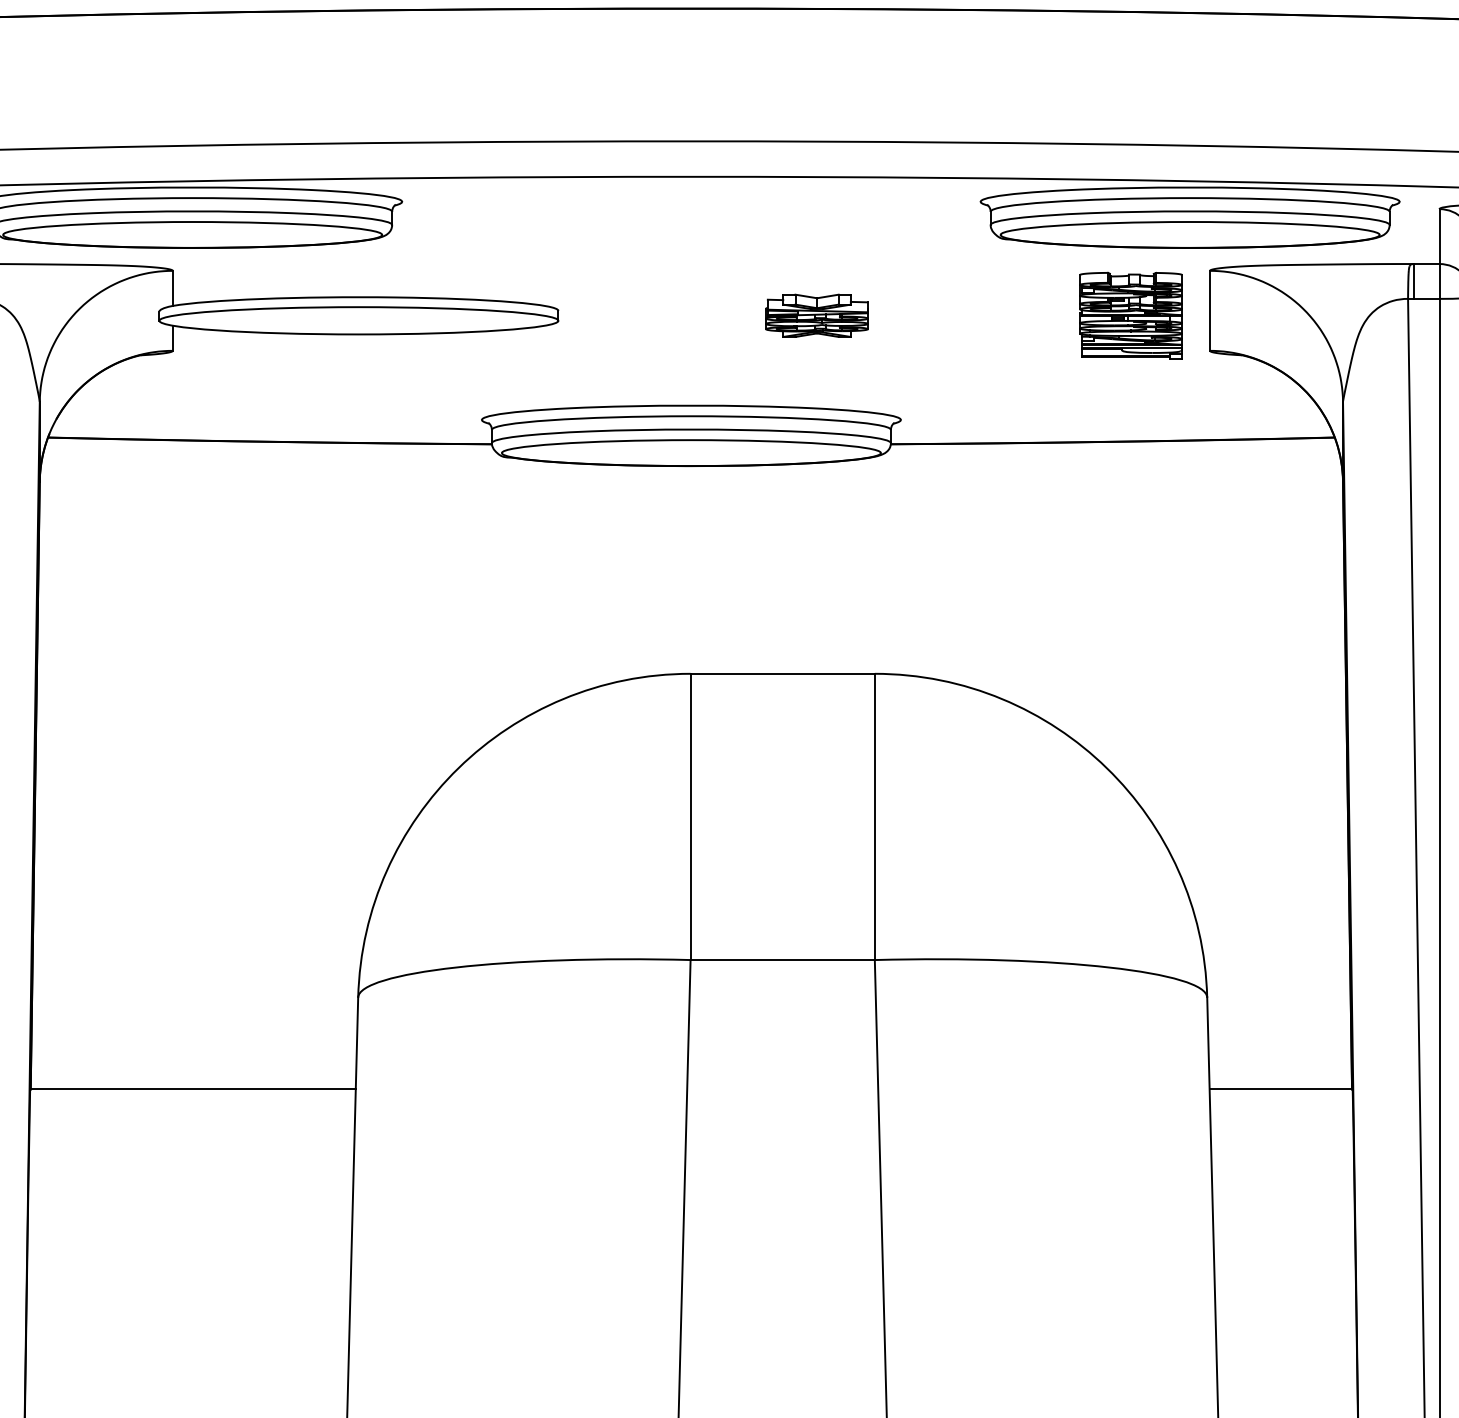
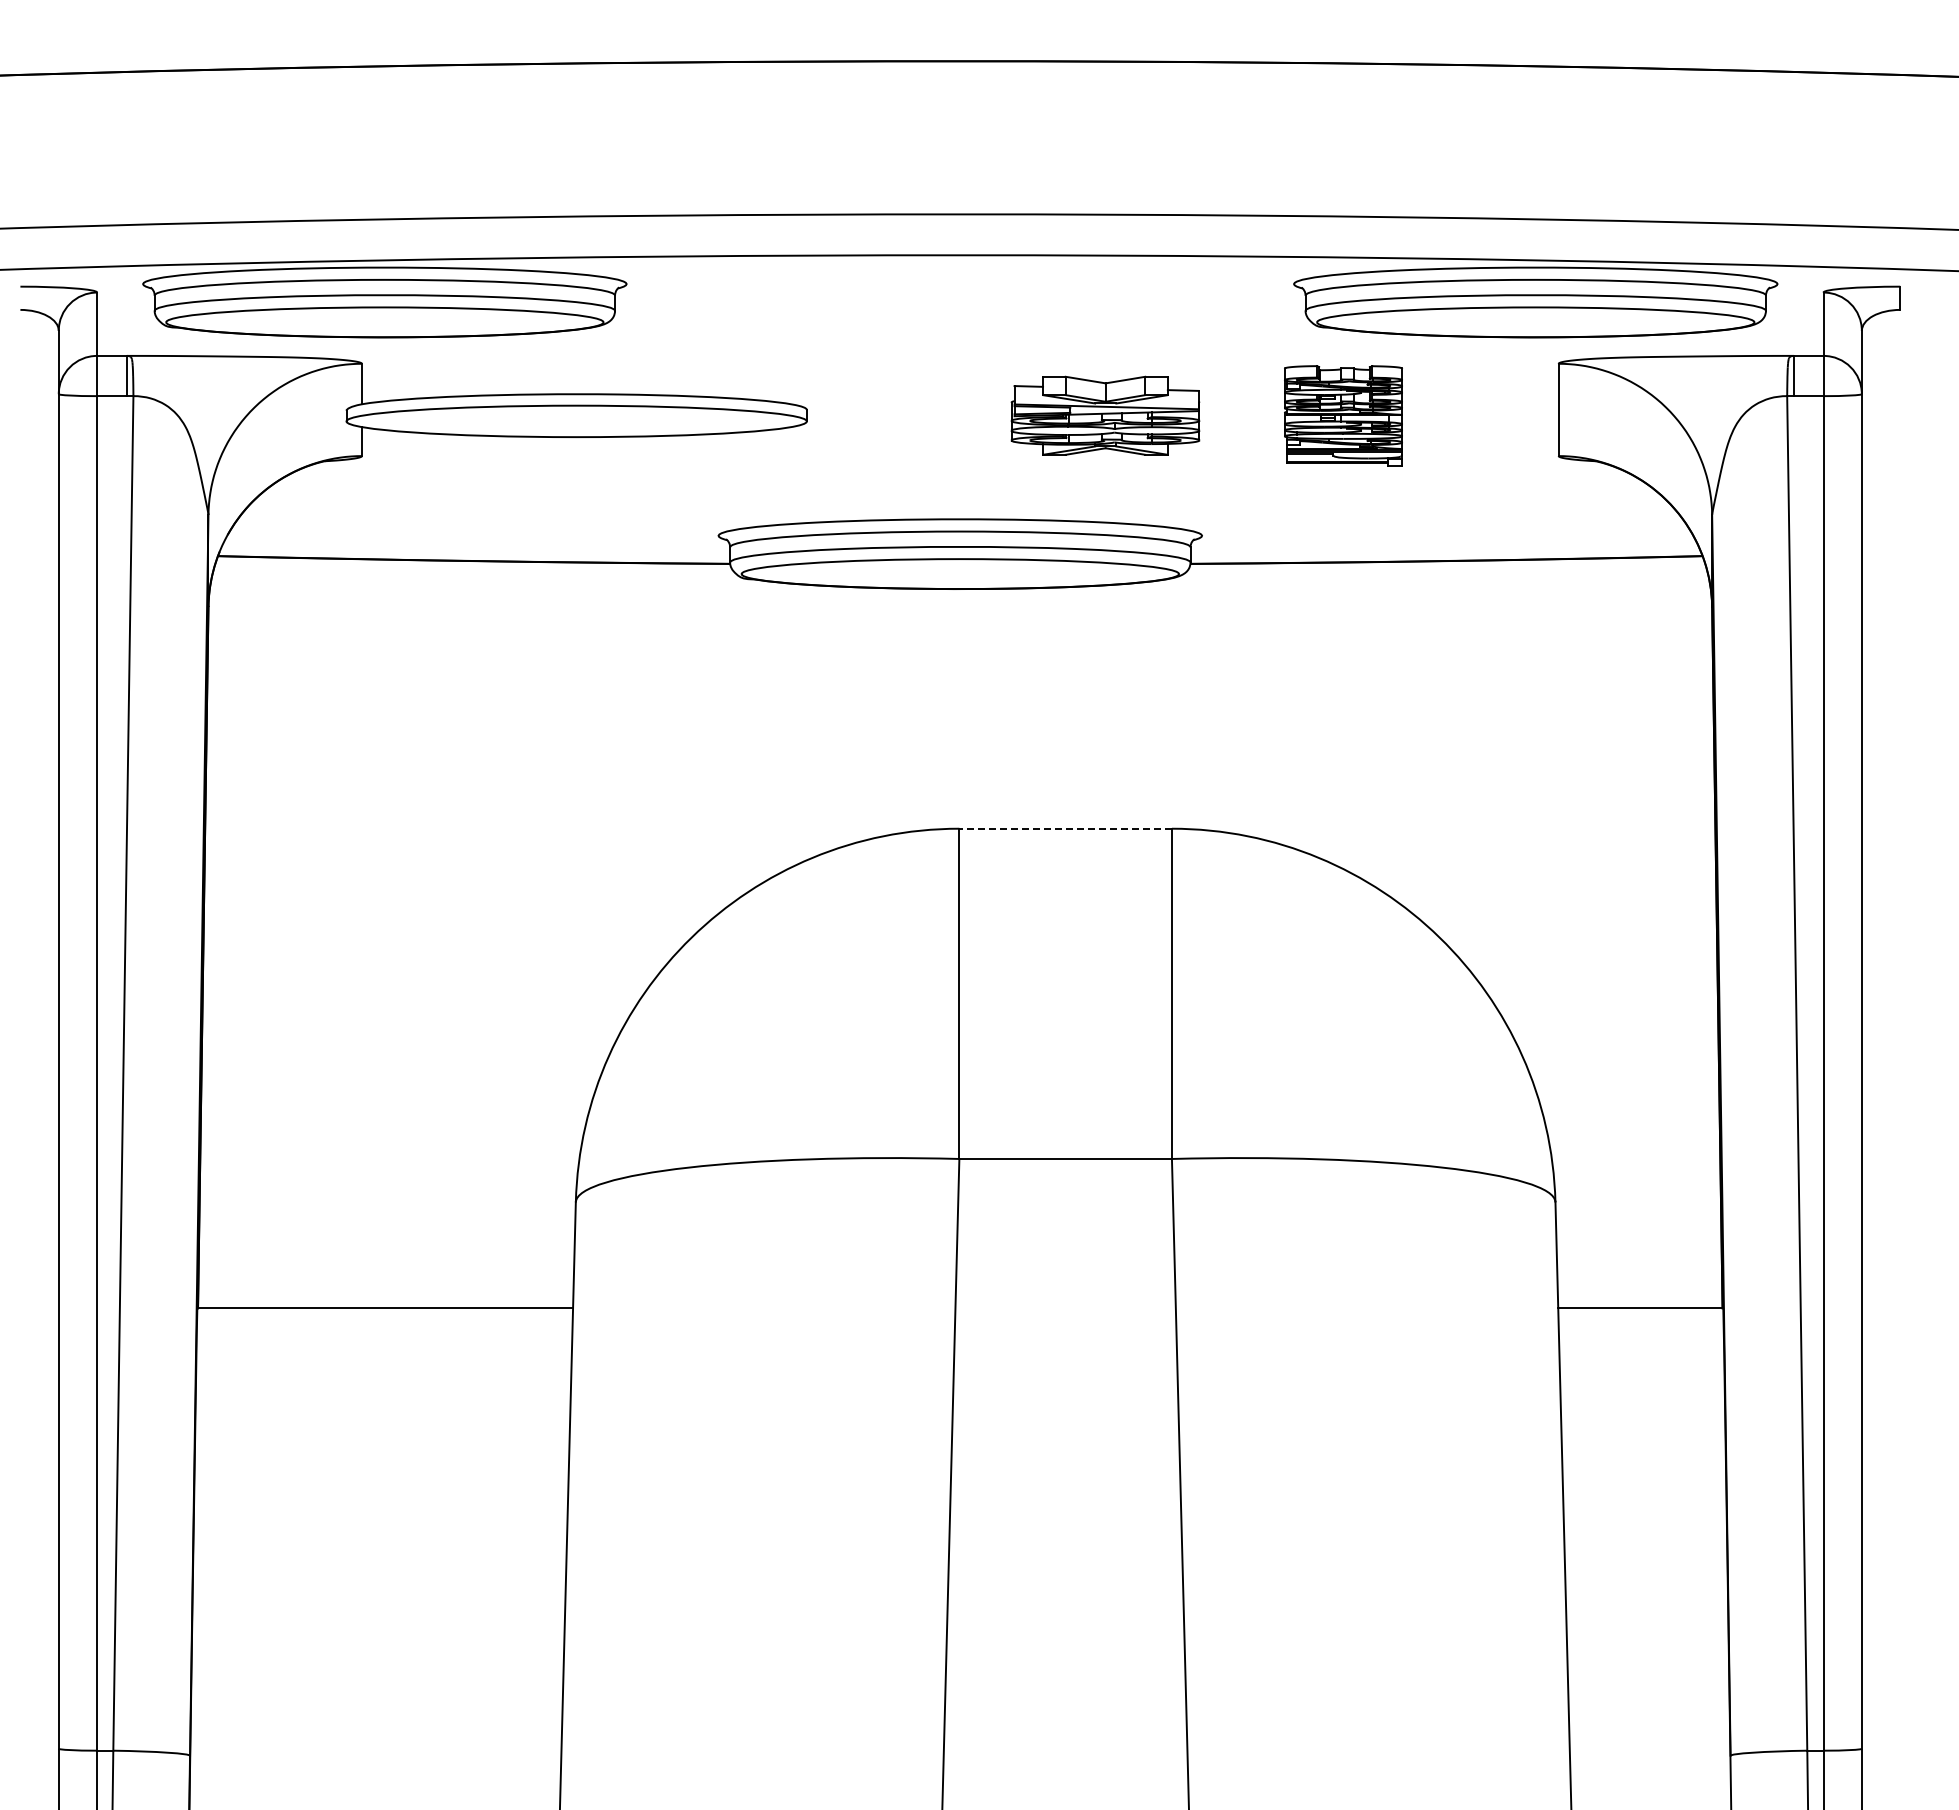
part: (816, 315) -> (1104, 415), size x1.6
part: (1130, 315) -> (1343, 415), moved
line: (782, 673) -> (1065, 828), solid -> dashed

